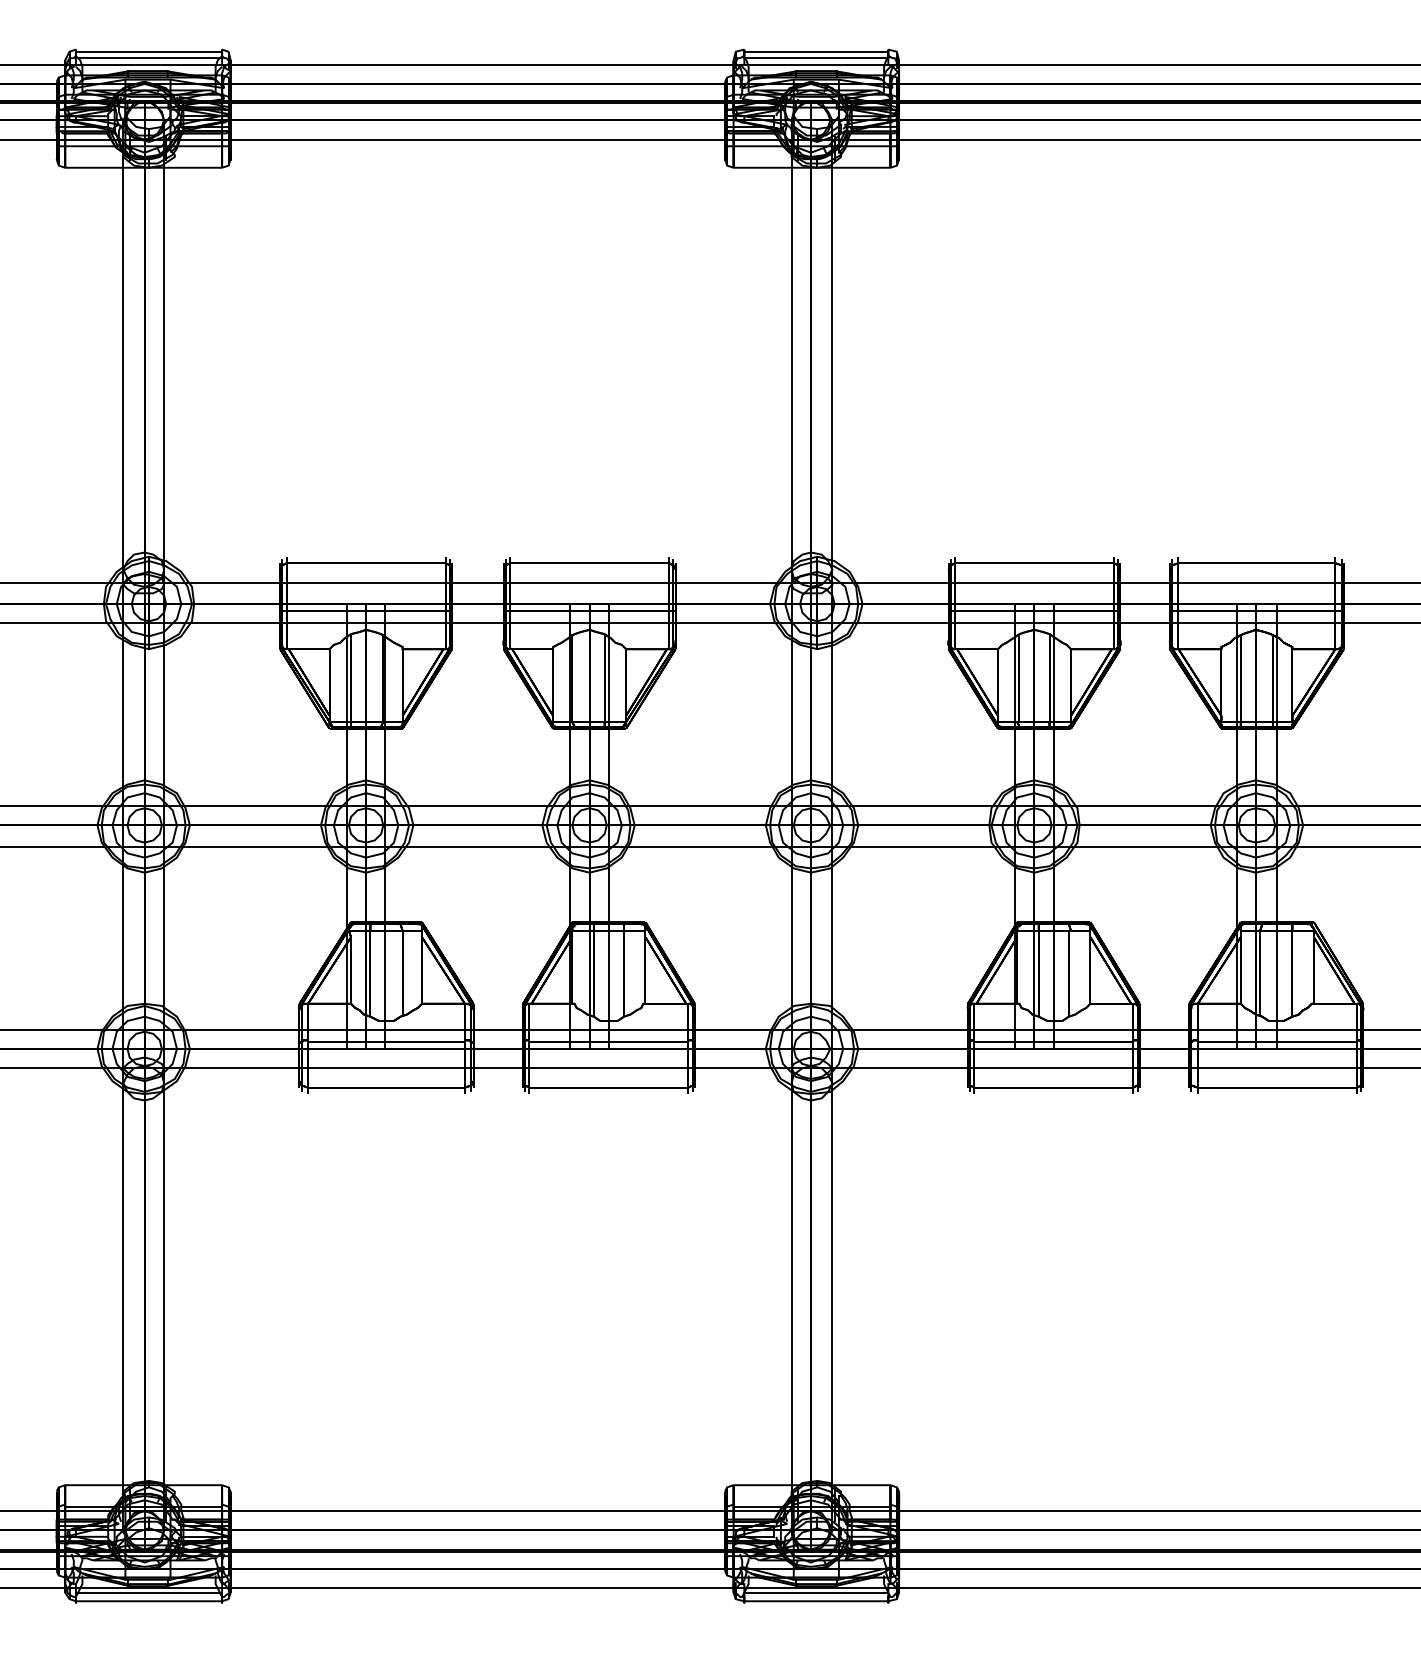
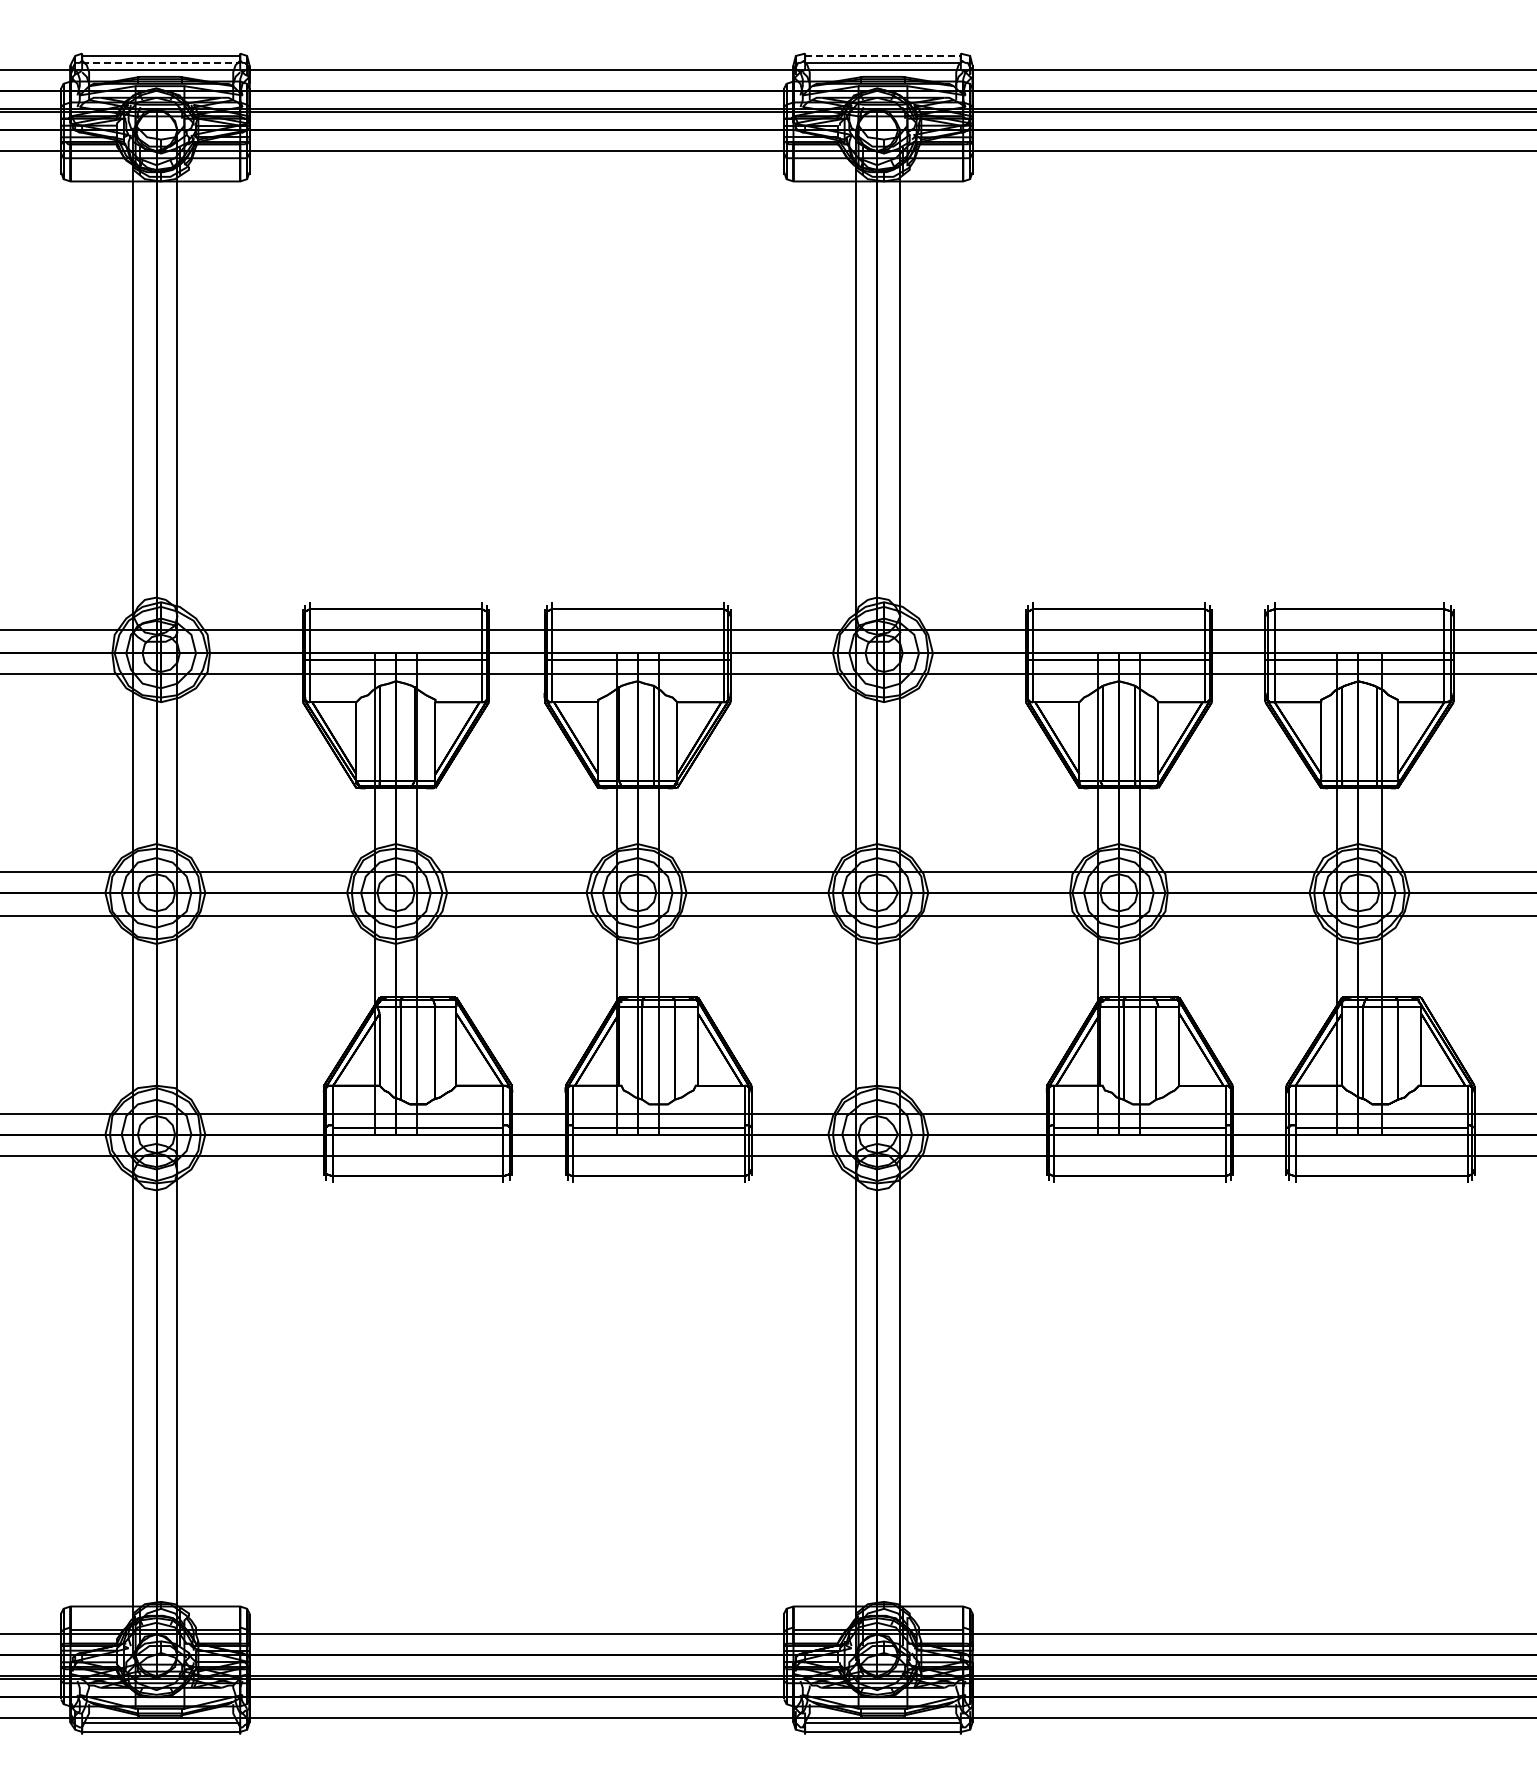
line: (815, 51) -> (882, 55), solid -> dashed
line: (149, 57) -> (161, 62), solid -> dashed

